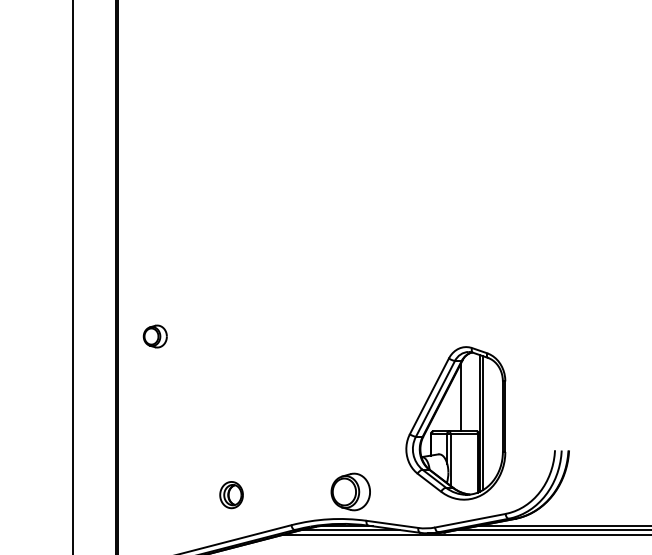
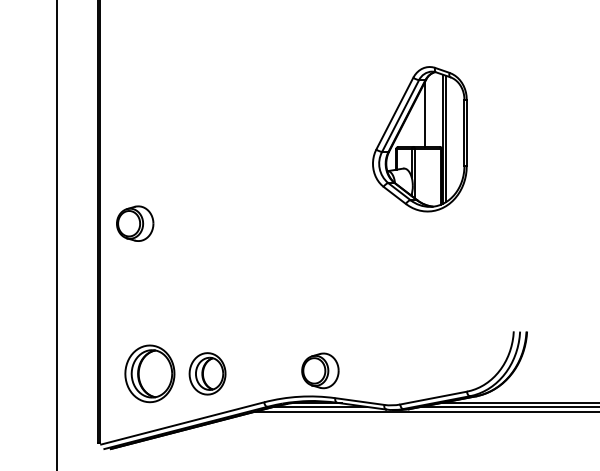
part: (155, 336) -> (135, 223), size x1.67
part: (455, 423) -> (419, 139), moved
part: (170, 494) -> (149, 373), added
part: (231, 494) -> (207, 373), size x1.67

